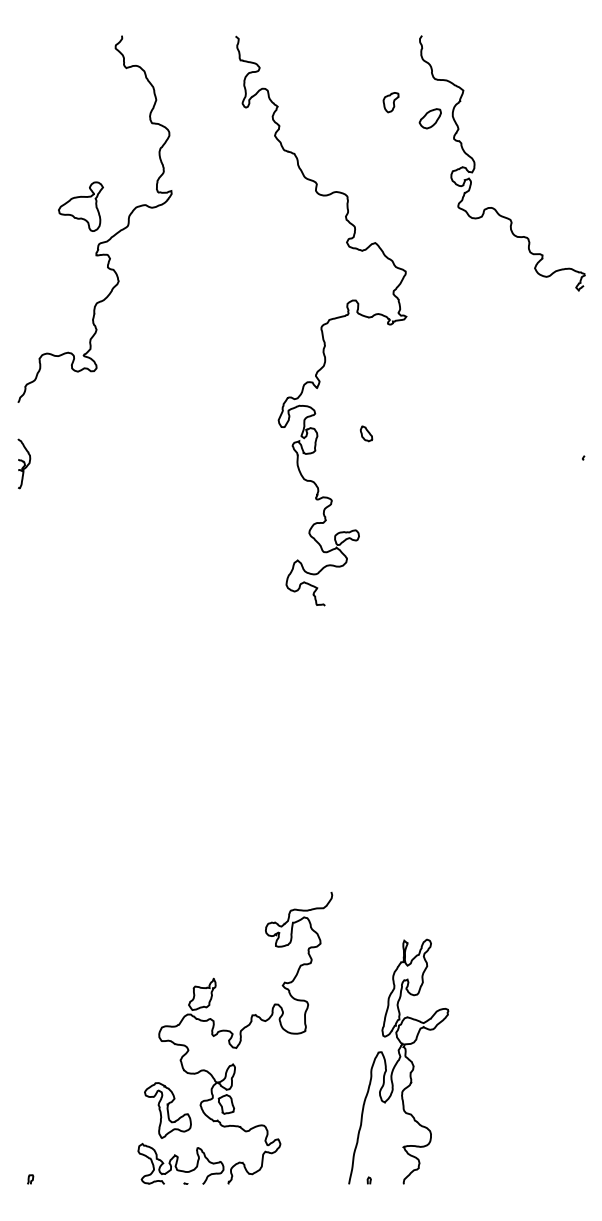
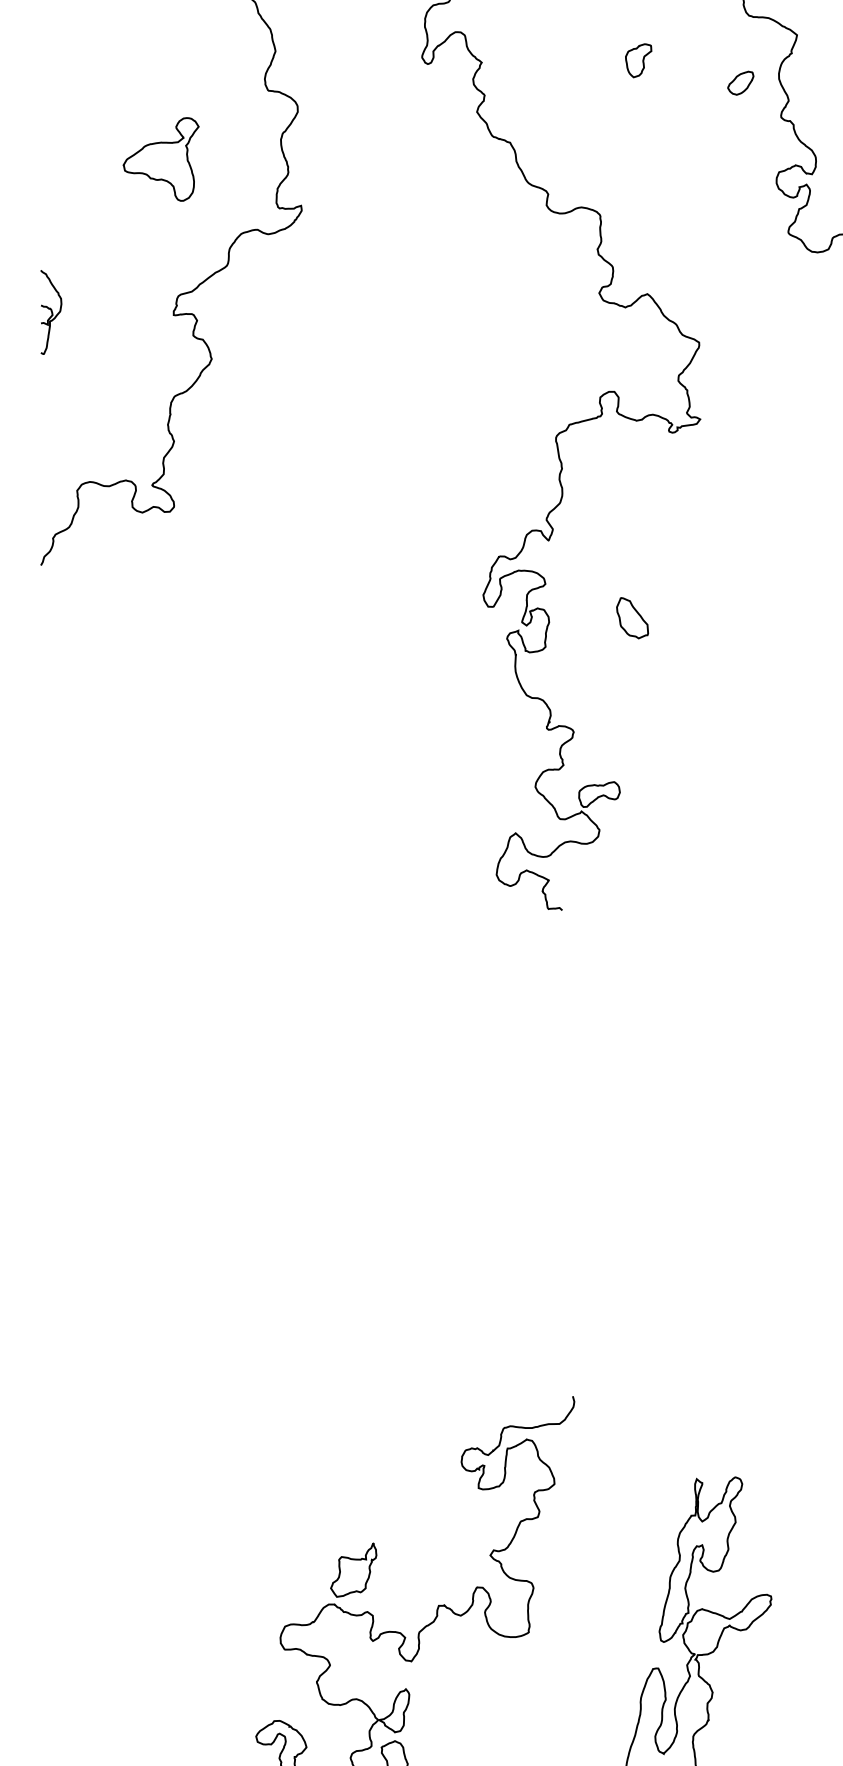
part: (390, 102) -> (637, 60), moved
part: (429, 118) -> (739, 82), size x0.7
part: (80, 206) -> (160, 159), moved
part: (366, 433) -> (632, 617), size x1.6
part: (24, 463) -> (51, 311), moved

